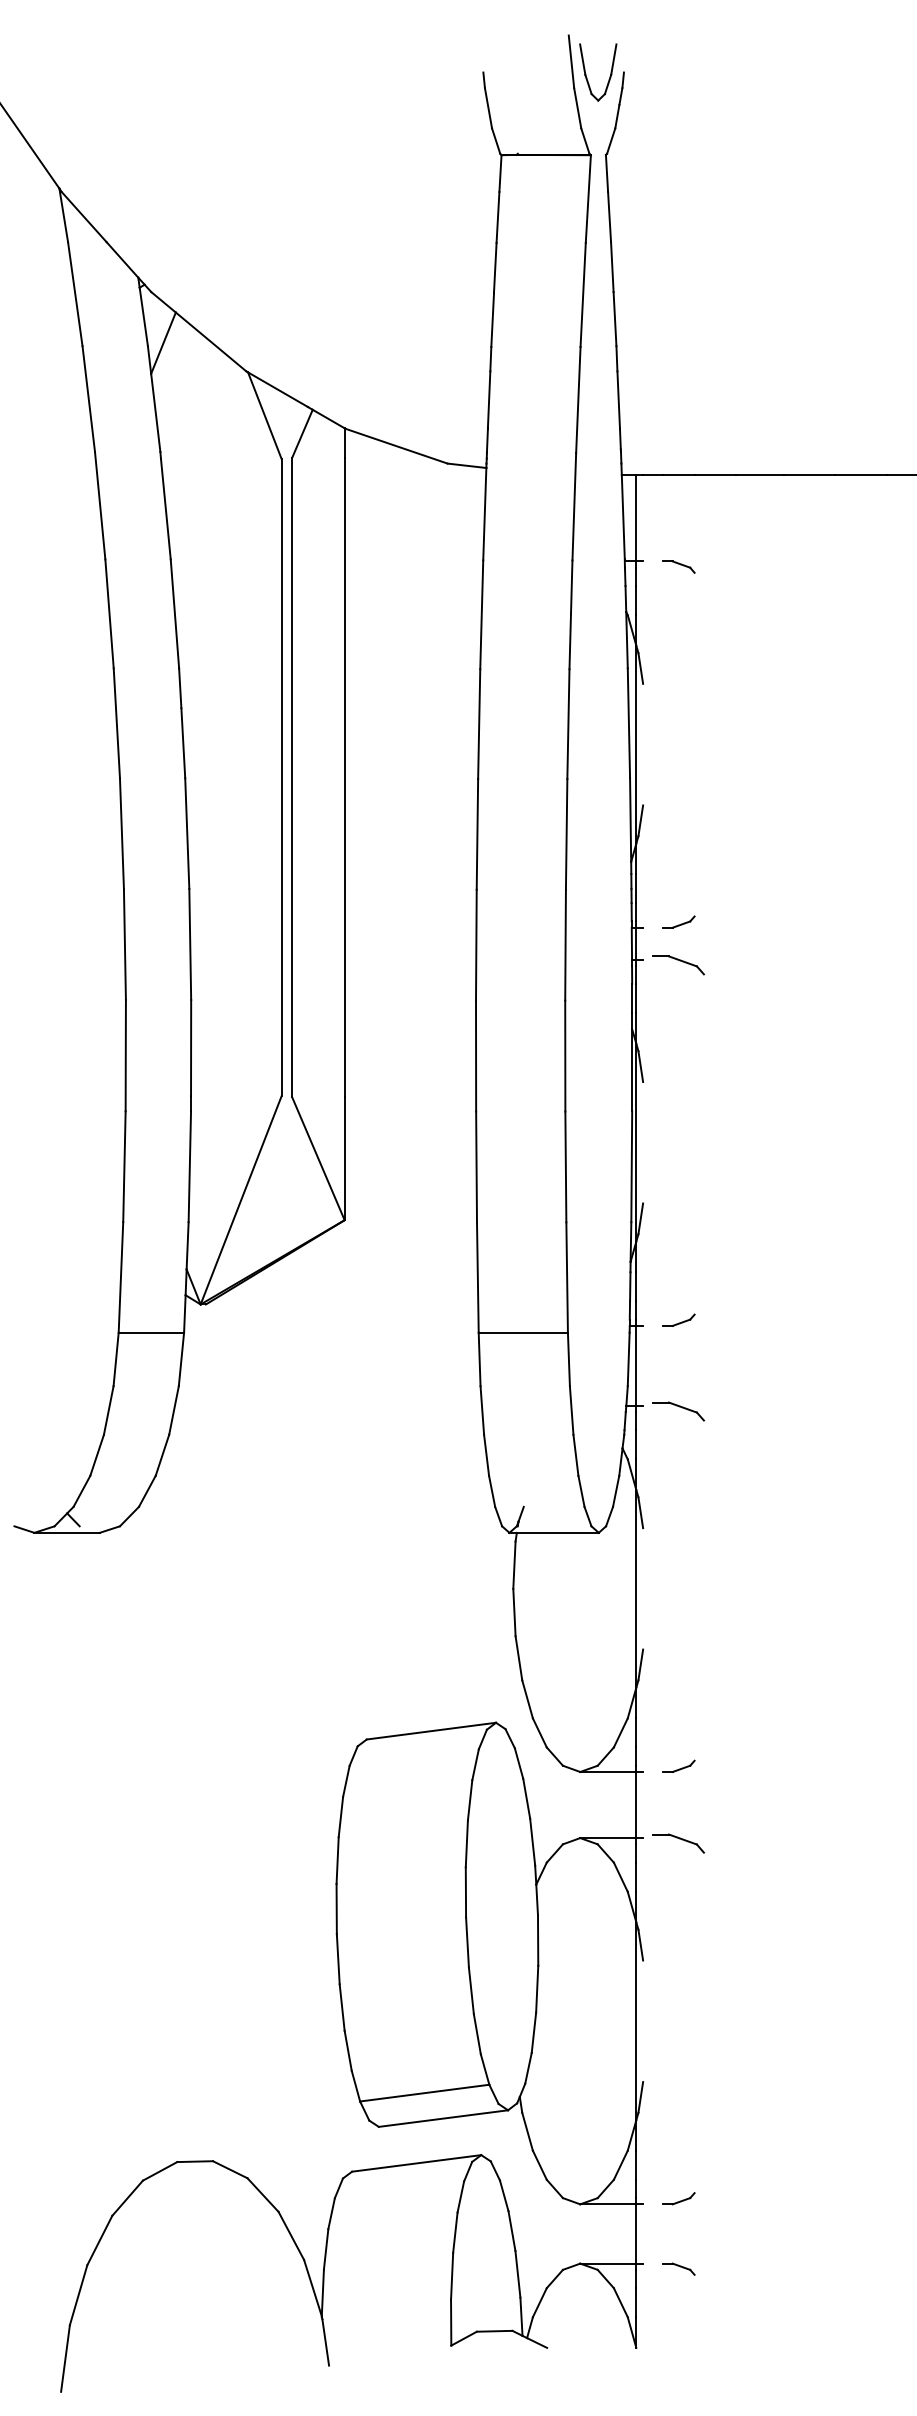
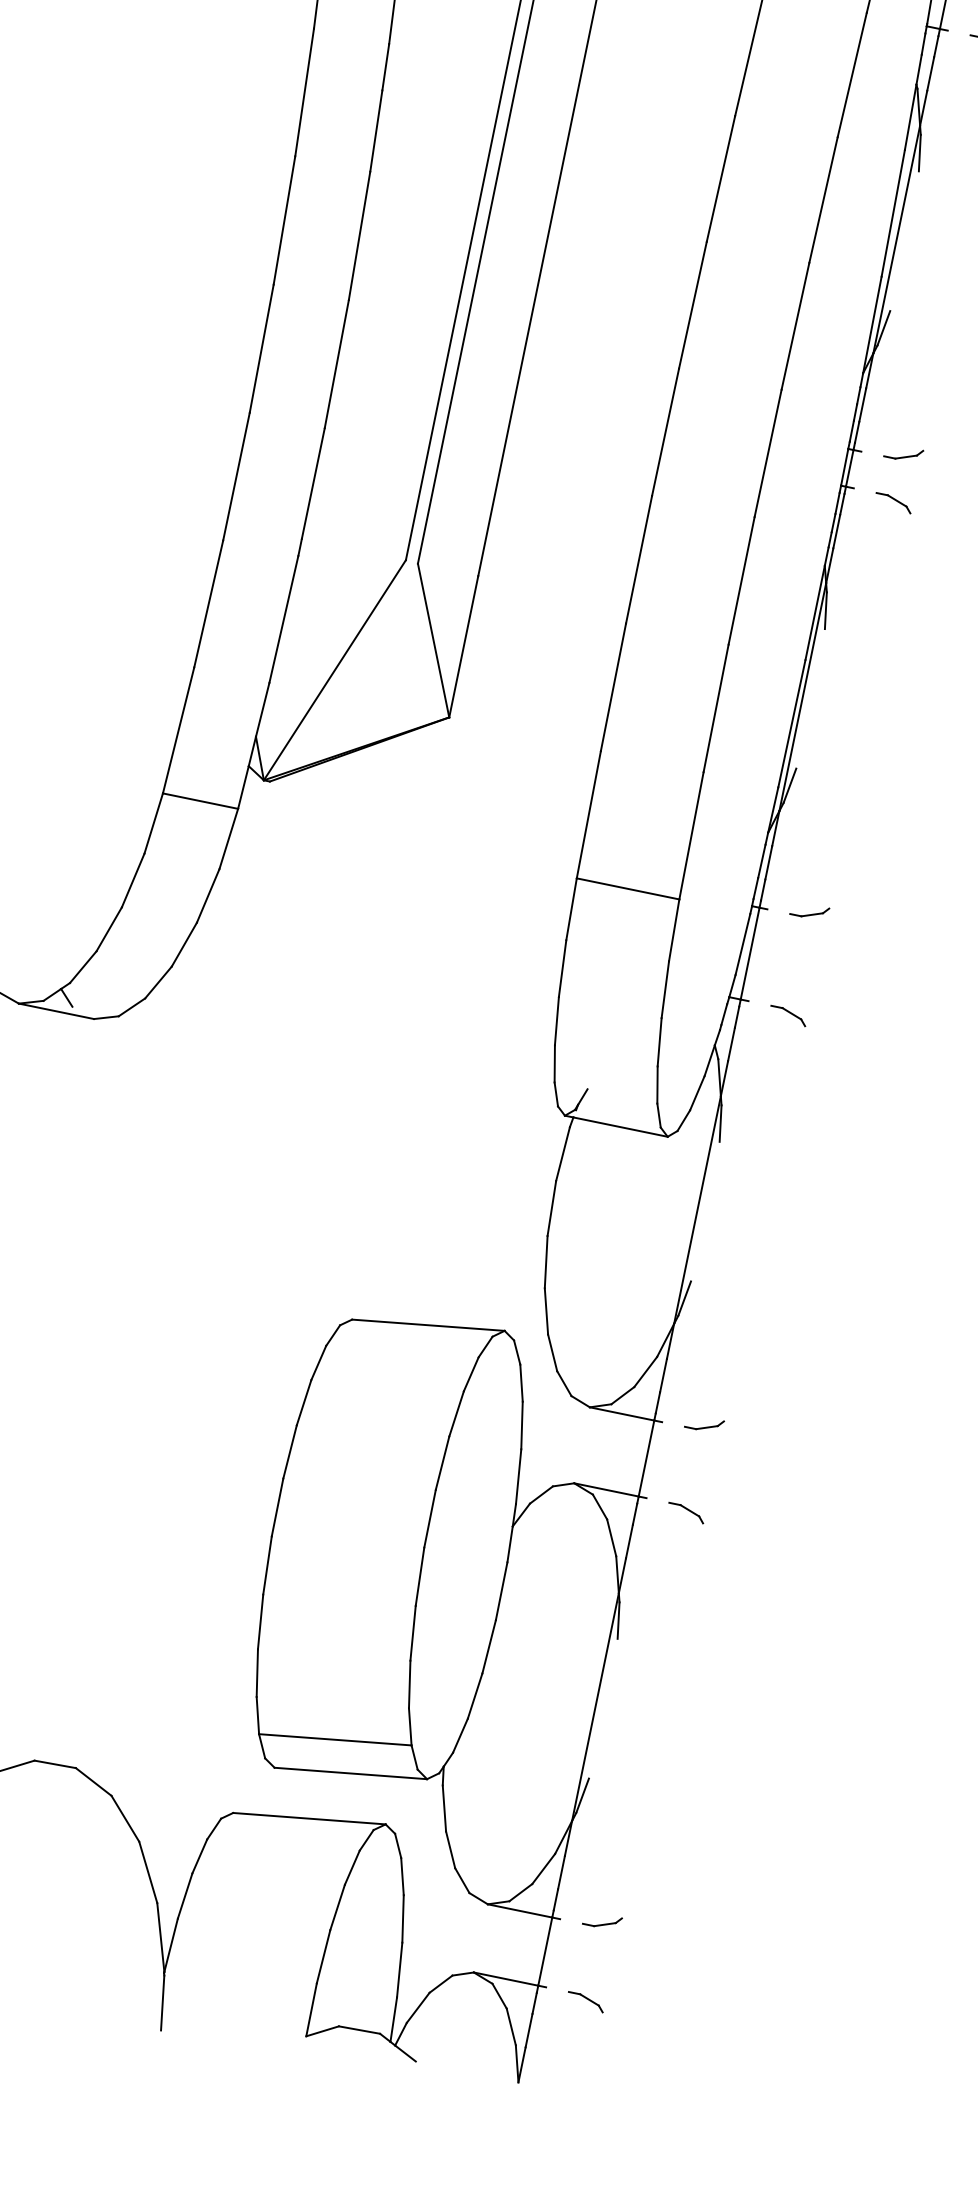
part: (678, 964) -> (893, 502), size x0.62
part: (678, 1410) -> (788, 1014), size x0.62
part: (678, 1843) -> (685, 1512), size x0.62

